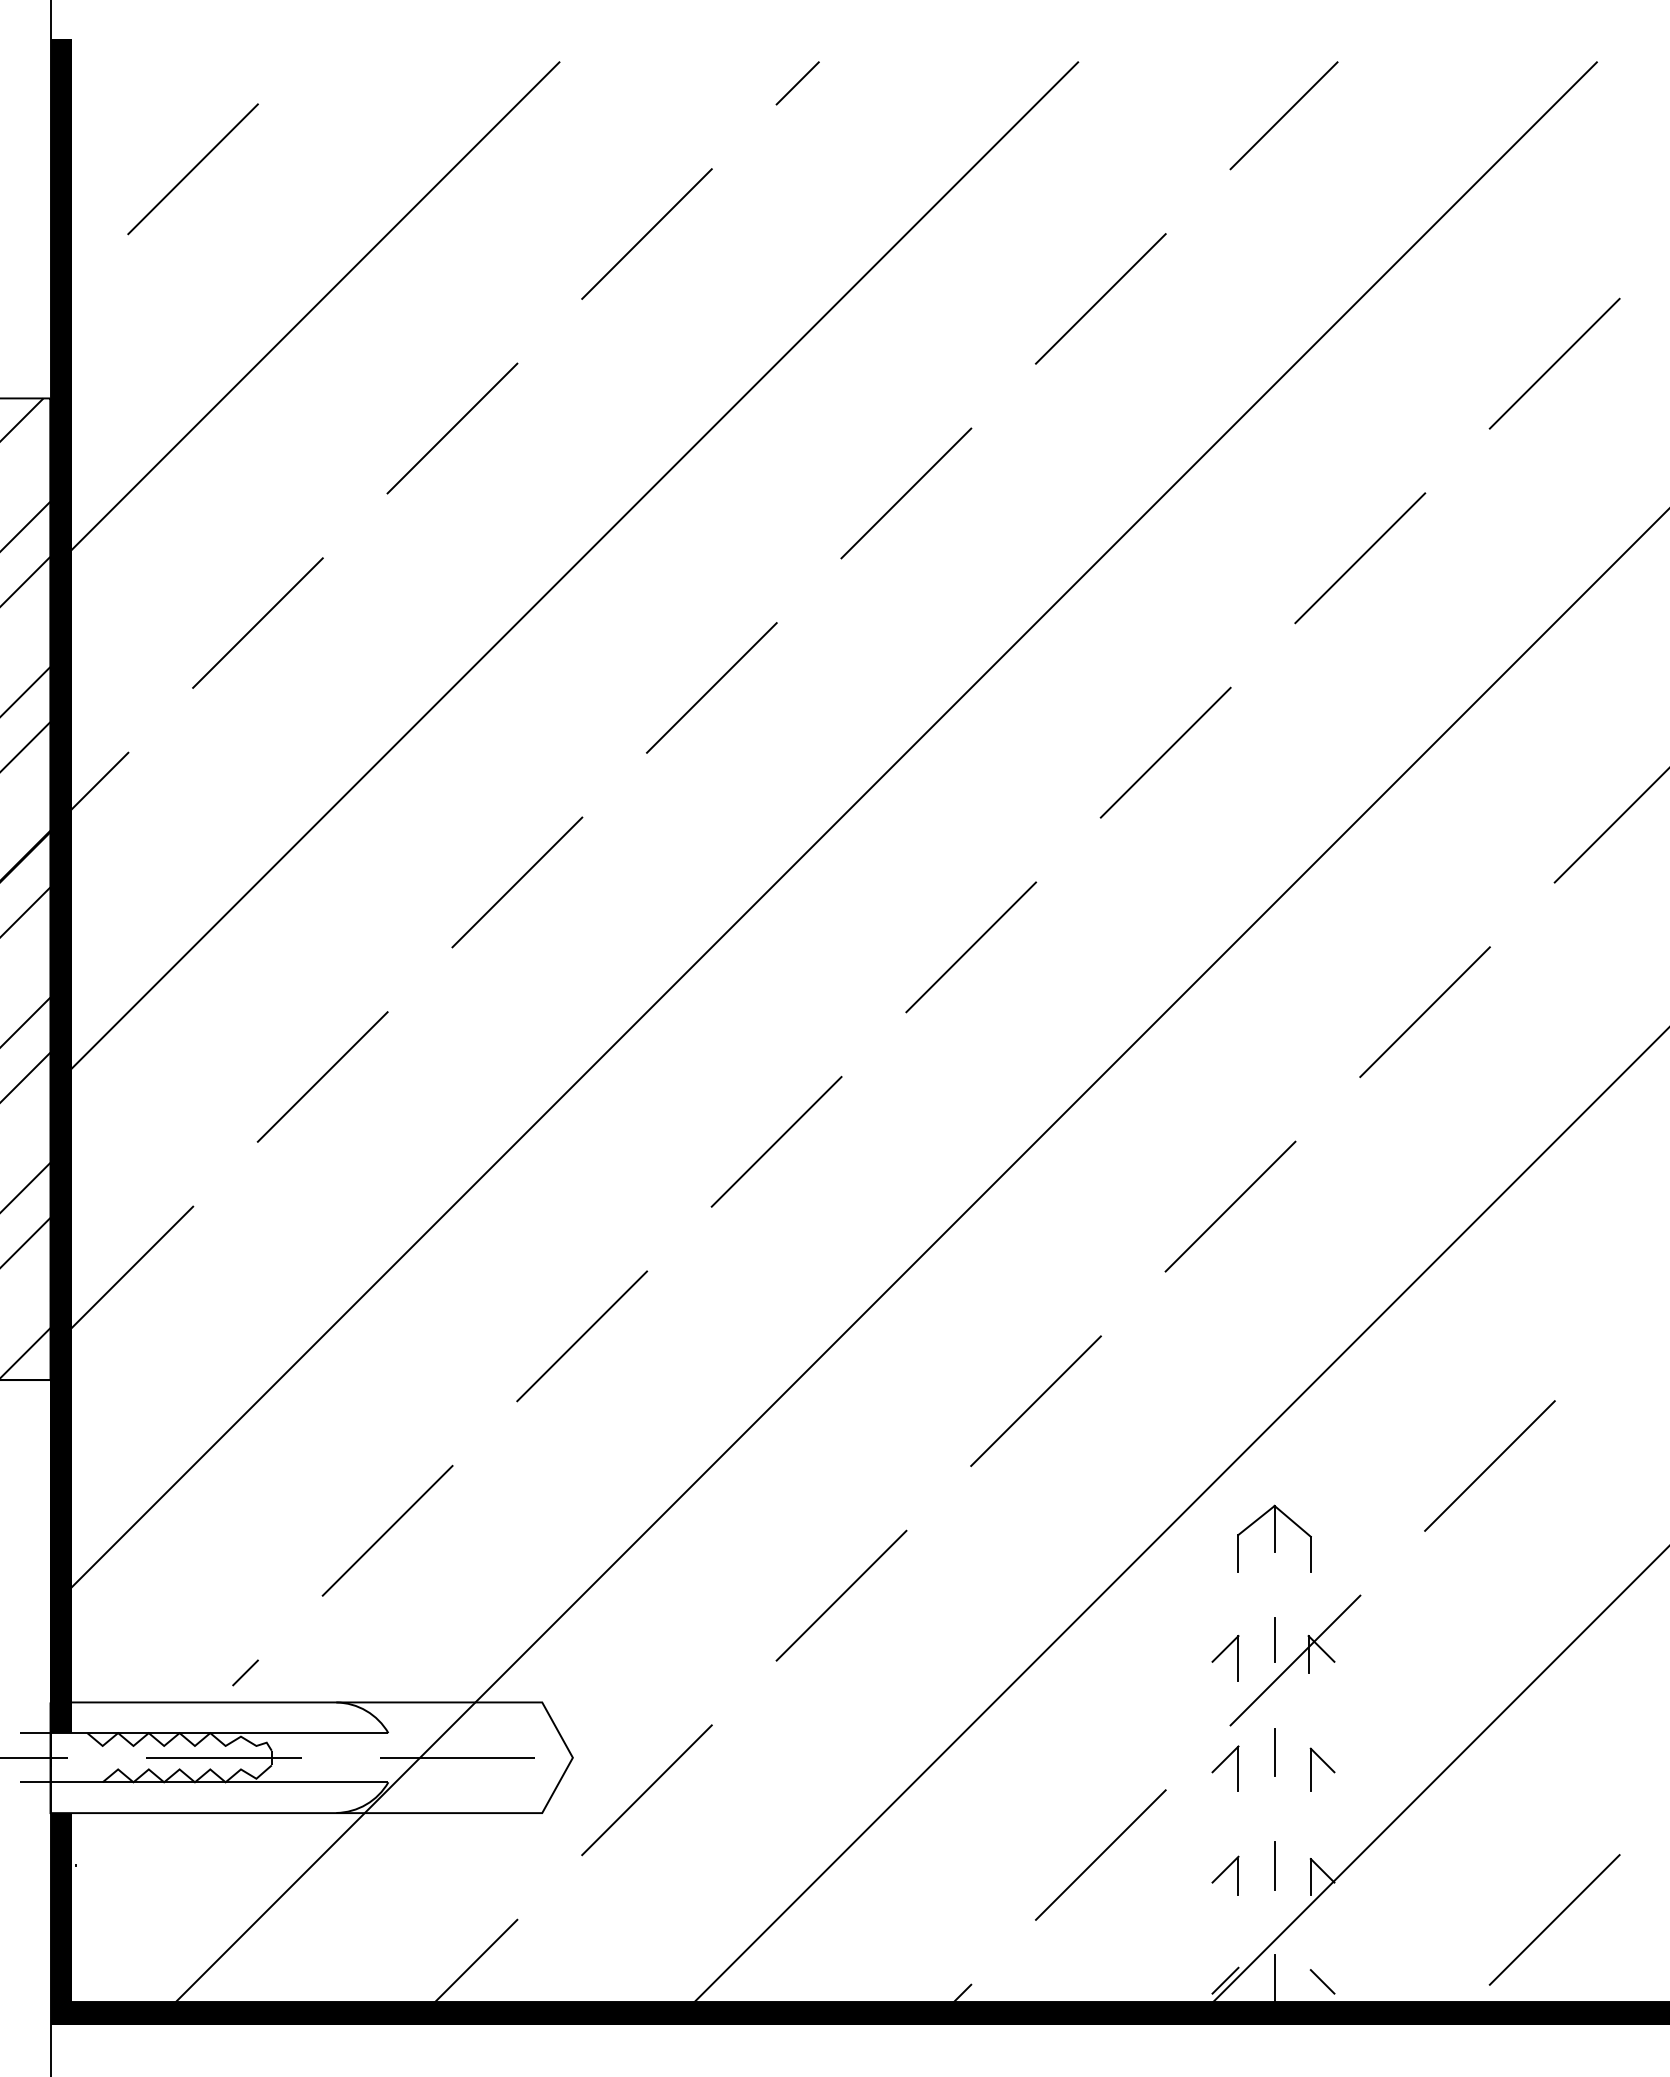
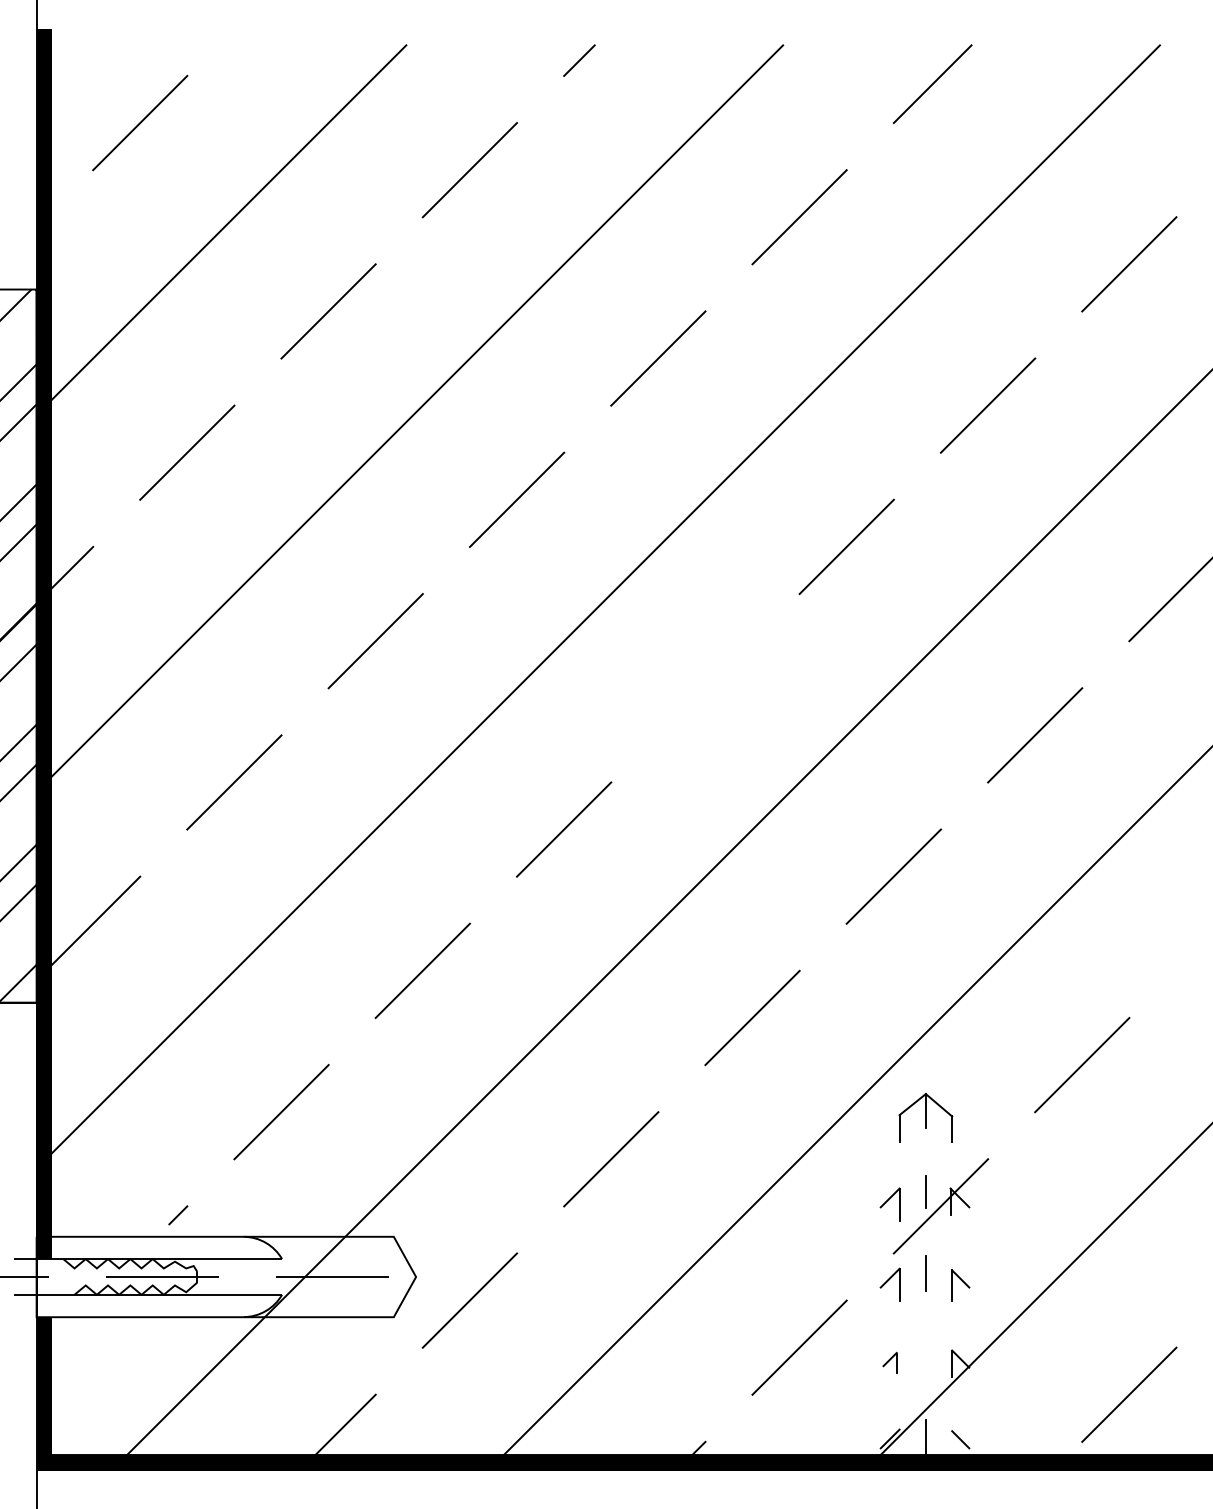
line: (971, 947) -> (705, 688), removed
line: (1274, 1865) -> (925, 1355), removed
part: (1224, 1875) -> (889, 1362), size x0.7

